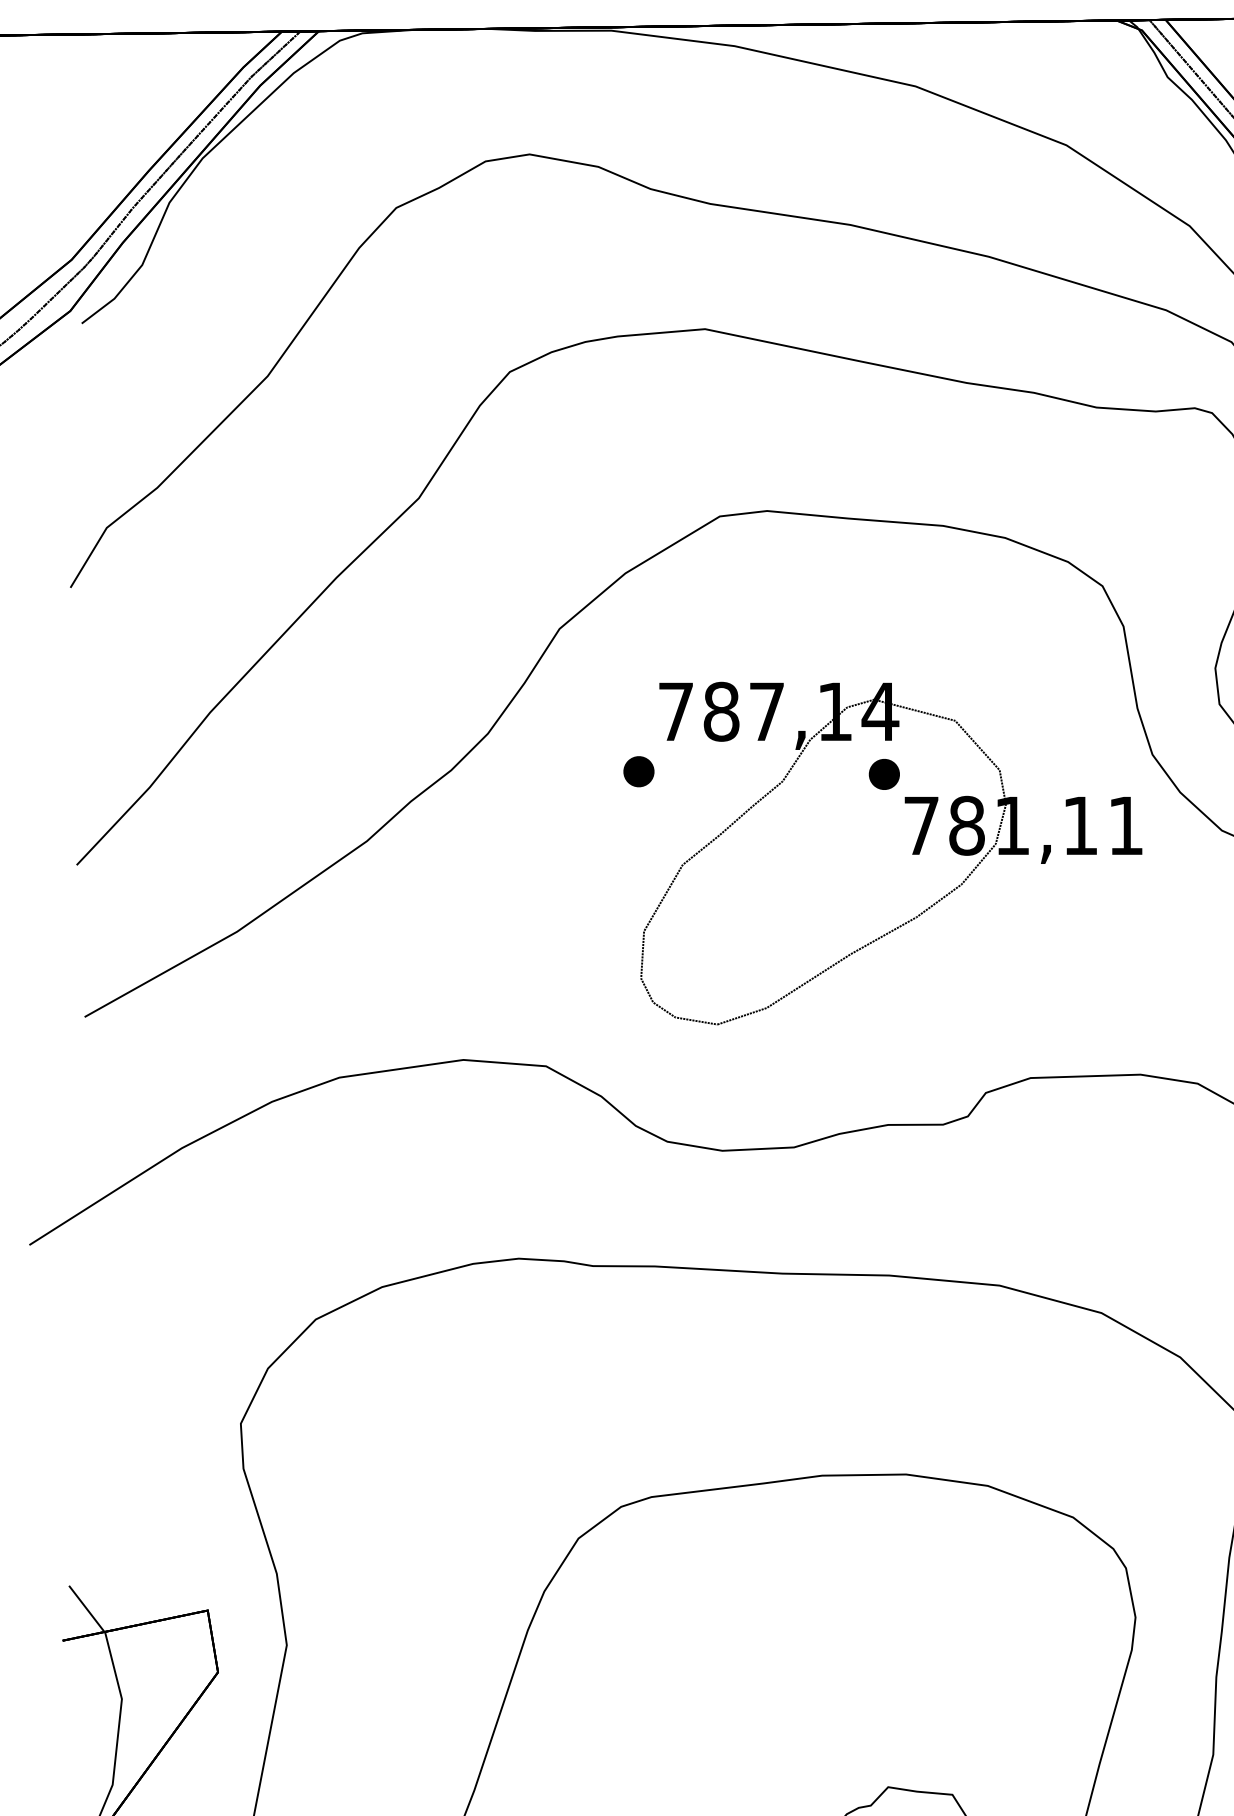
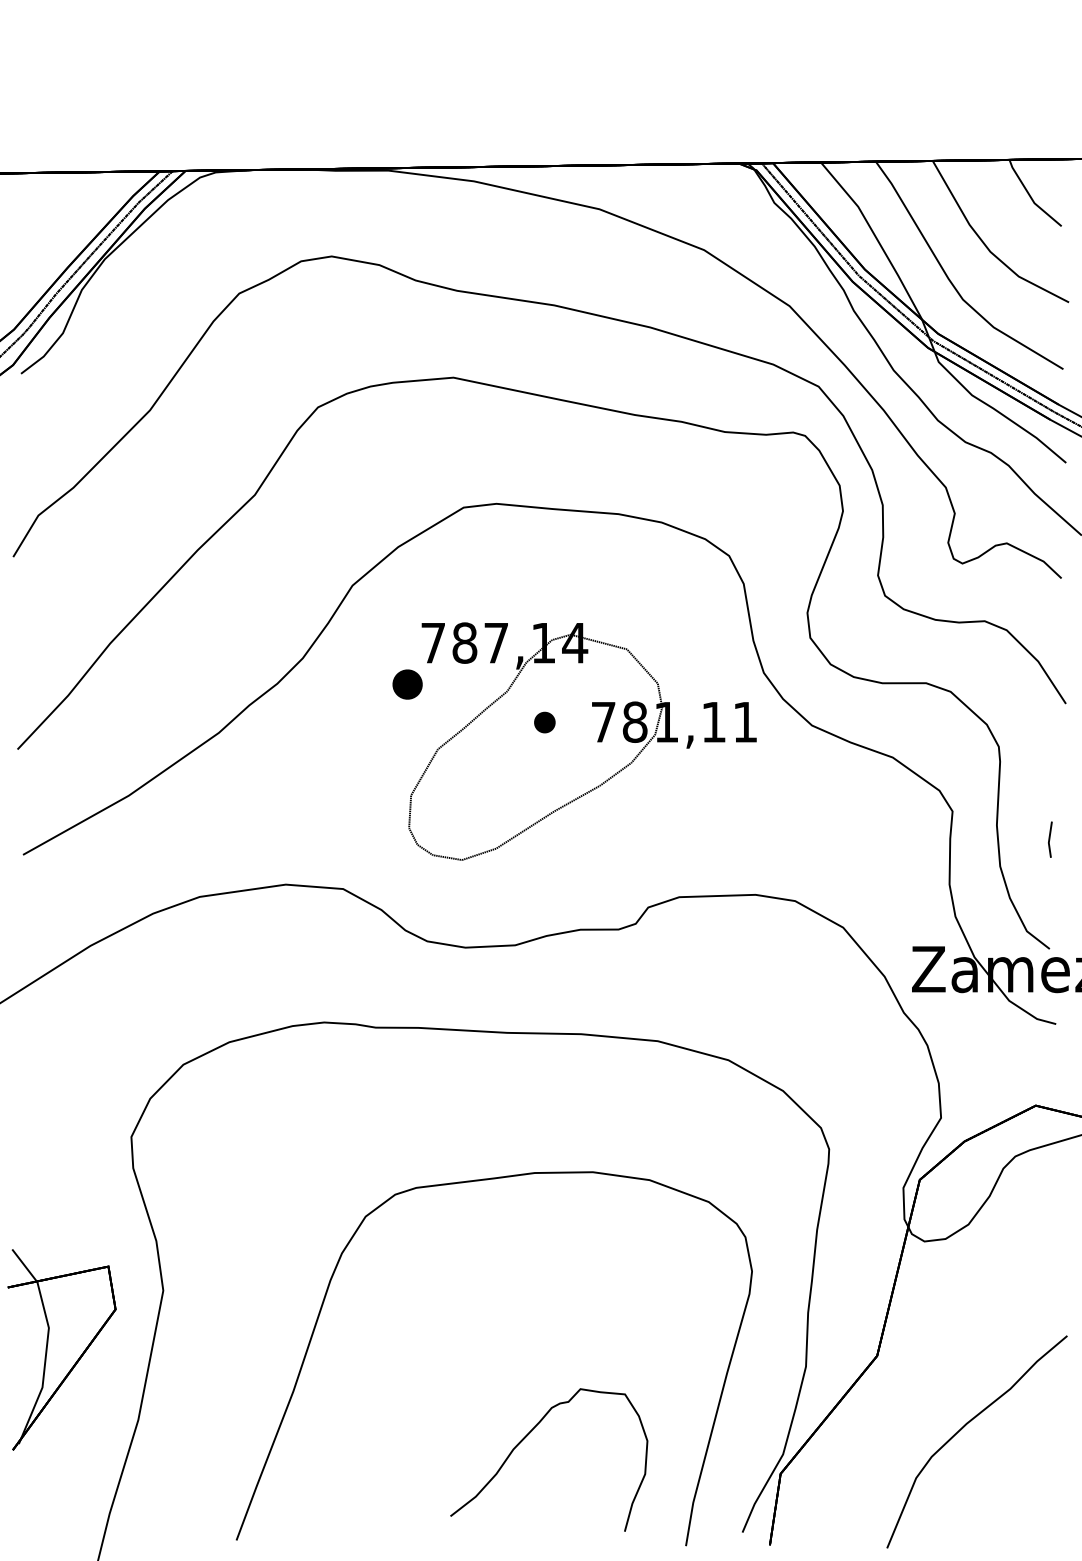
part: (638, 771) -> (407, 684), size x1.4
part: (883, 774) -> (544, 722), moved

